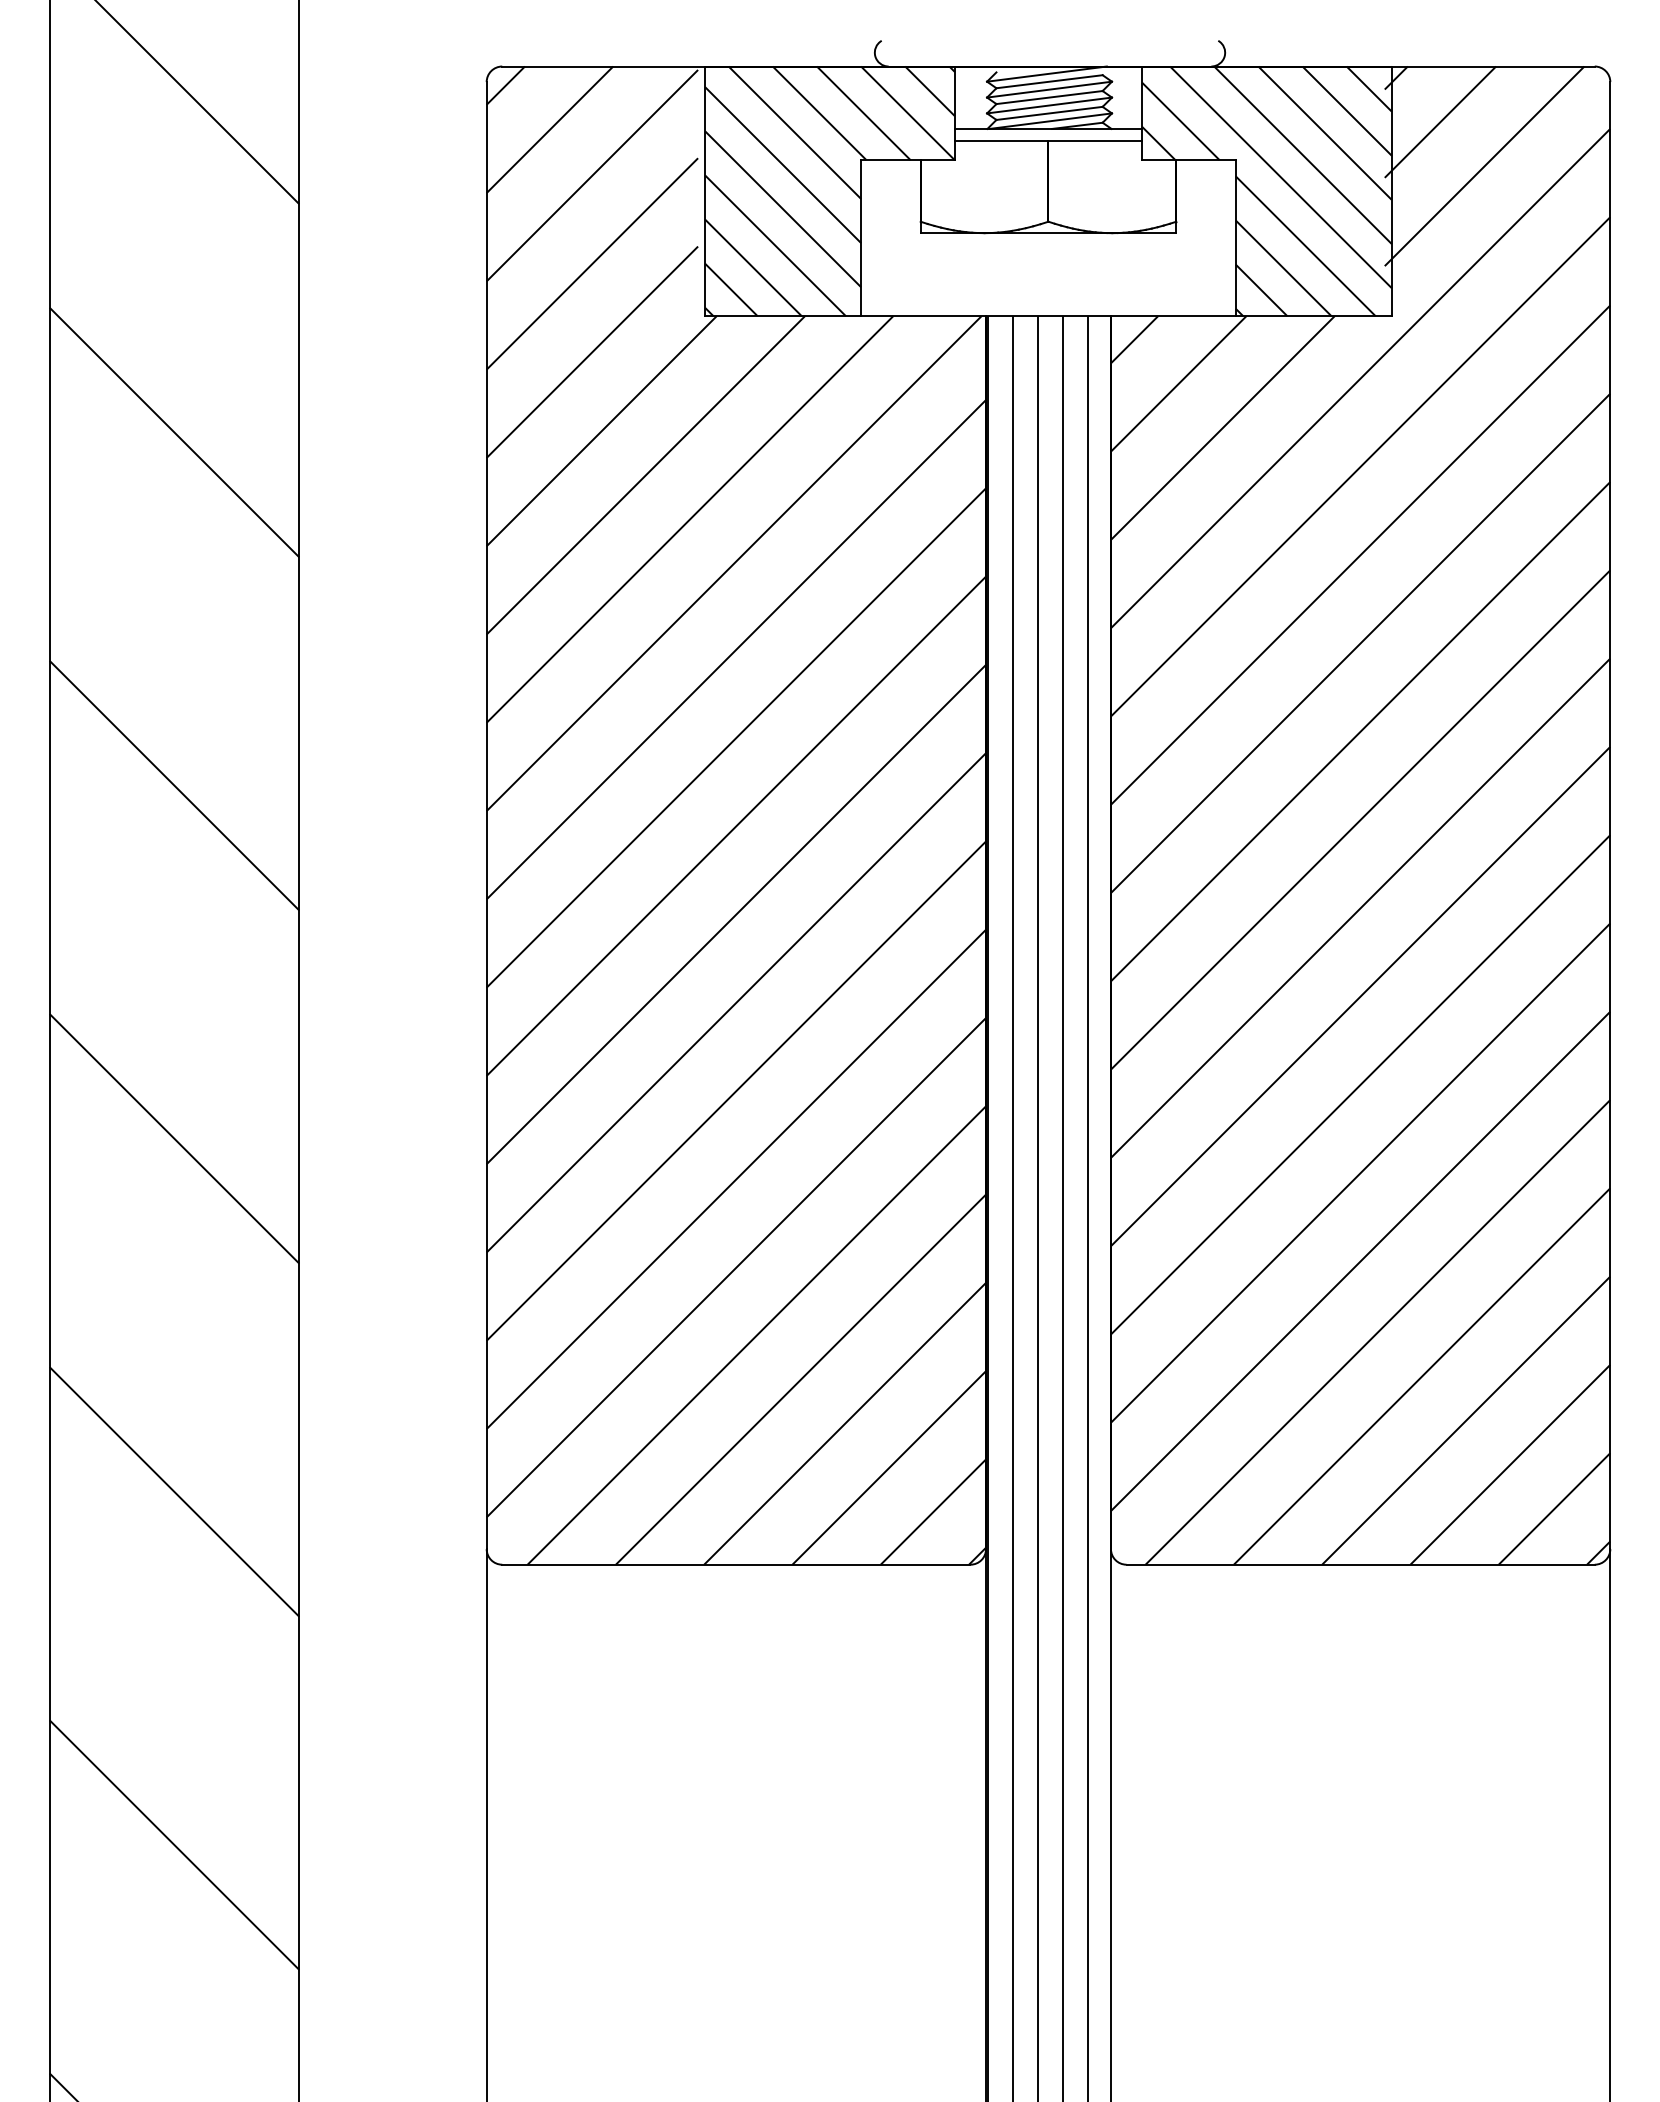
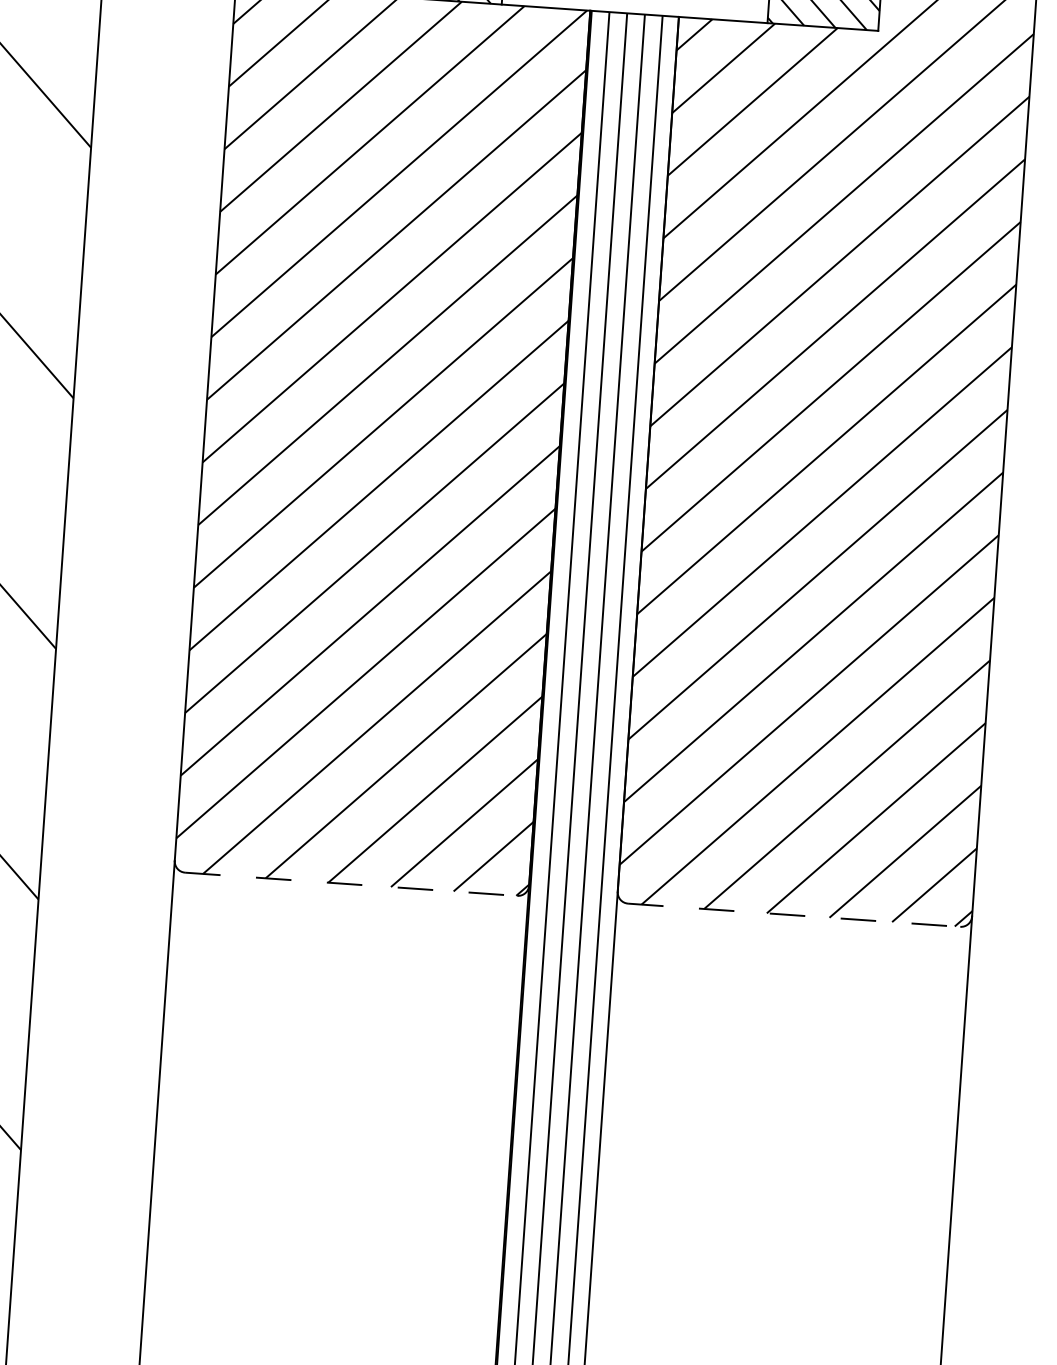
line: (736, 1564) -> (351, 884), solid -> dashed
line: (1361, 1564) -> (794, 915), solid -> dashed

